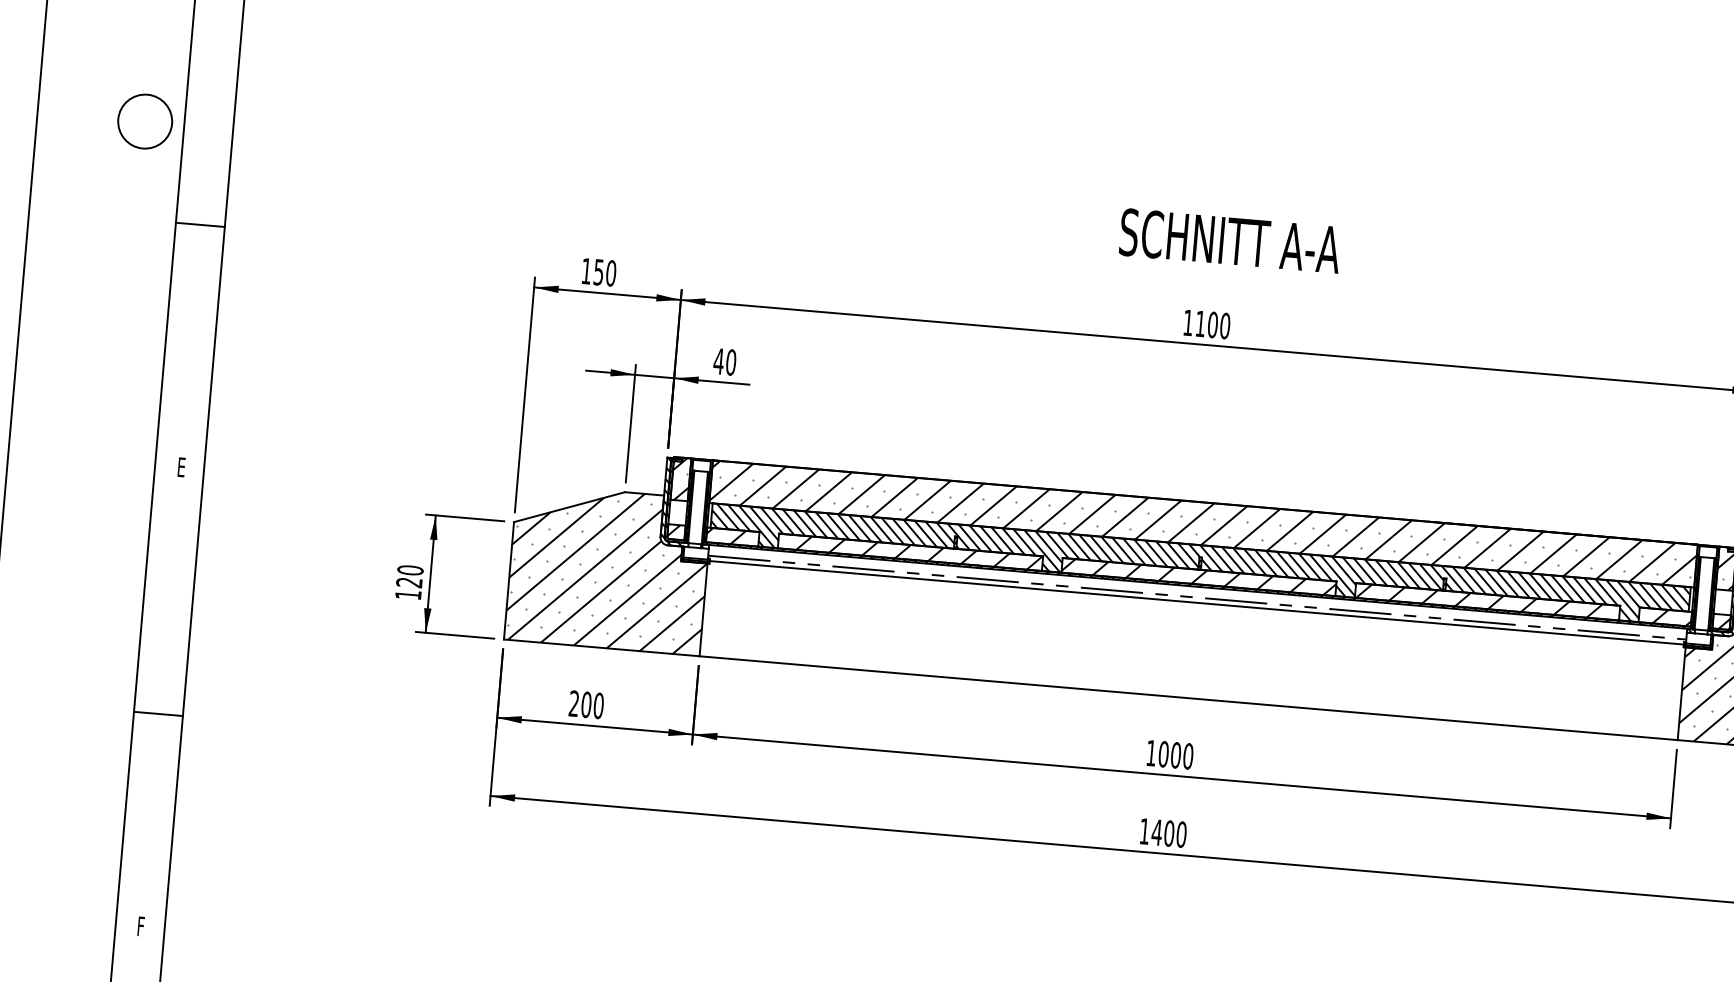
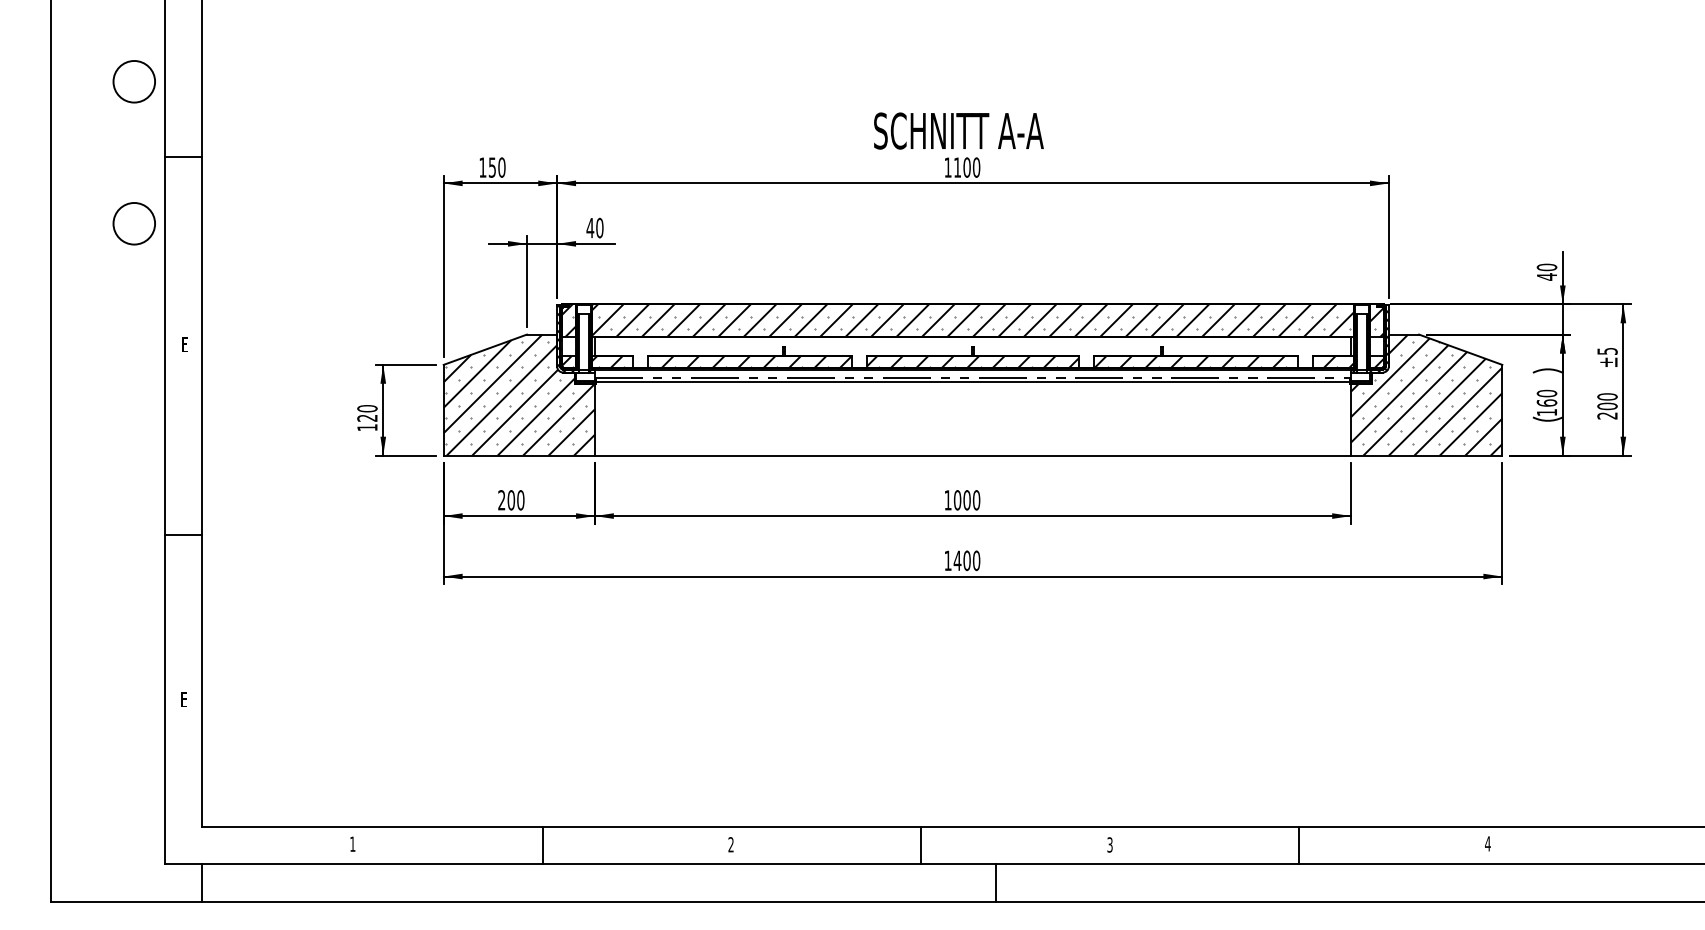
text: (1229, 240) -> (958, 130), moved
circle: (128, 304) -> (133, 223), added
hatch: (1199, 564) -> (972, 352), removed
text: (140, 926) -> (183, 699), F -> E

